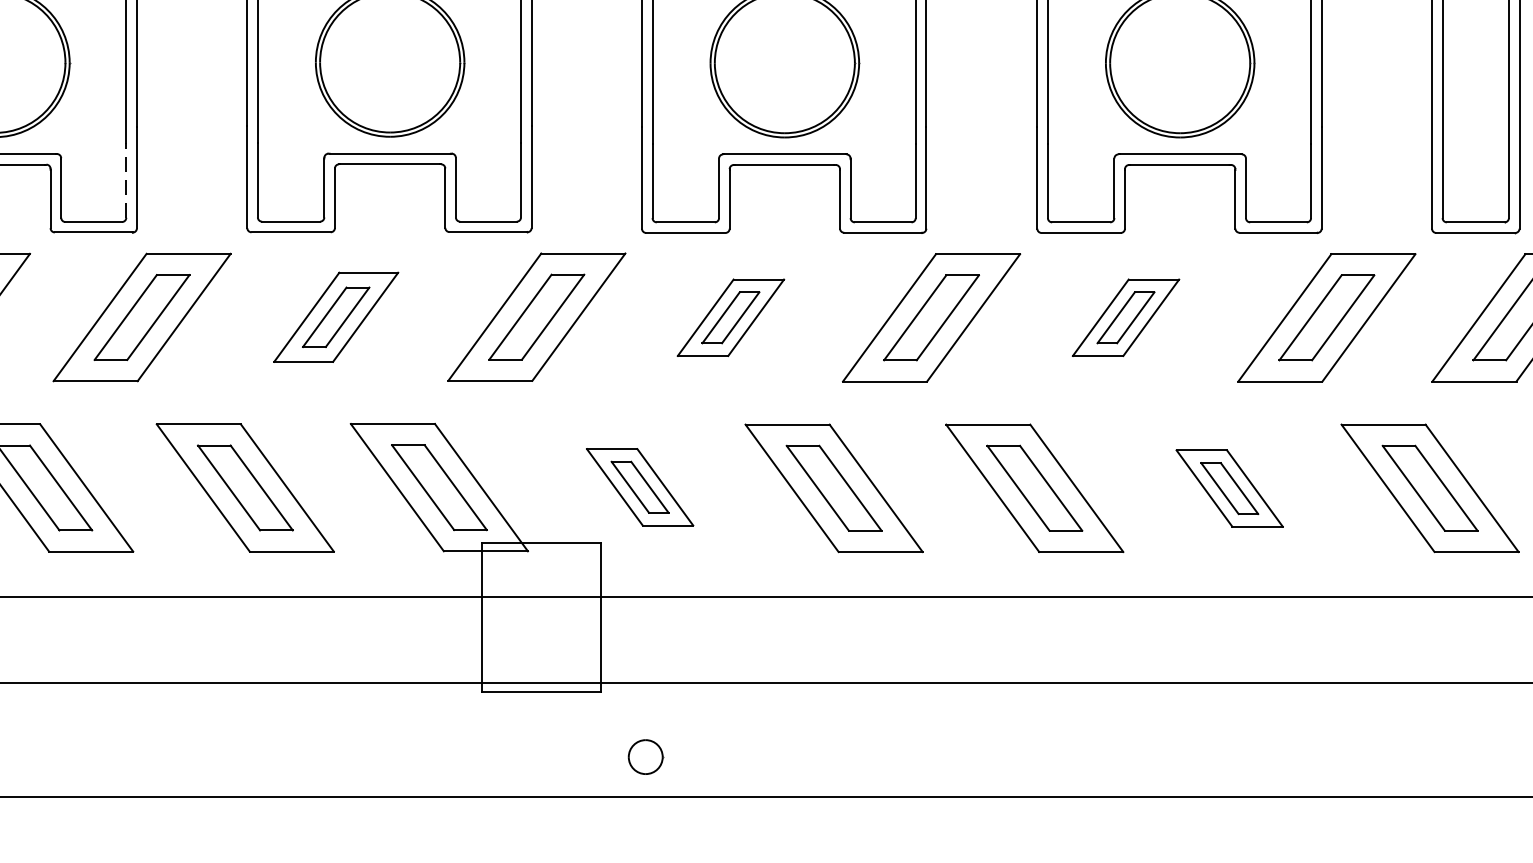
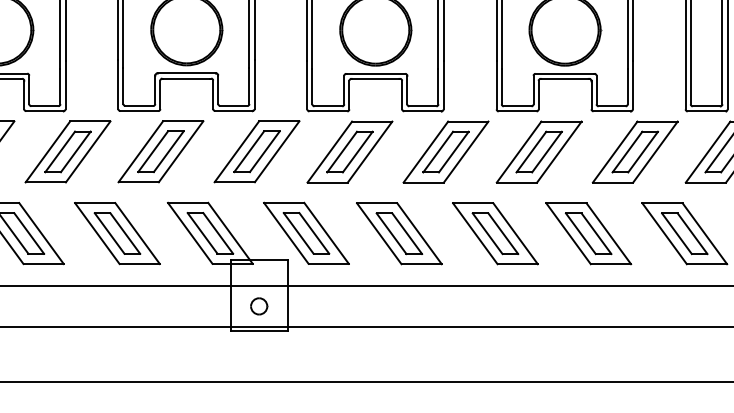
line: (126, 180) -> (60, 86), dashed -> solid
part: (335, 316) -> (160, 151), size x1.43
part: (729, 316) -> (349, 151), size x1.67
part: (1124, 316) -> (538, 151), size x1.67
part: (640, 485) -> (306, 232), size x1.67
part: (1229, 487) -> (588, 233), size x1.67
part: (646, 757) -> (259, 306), moved

